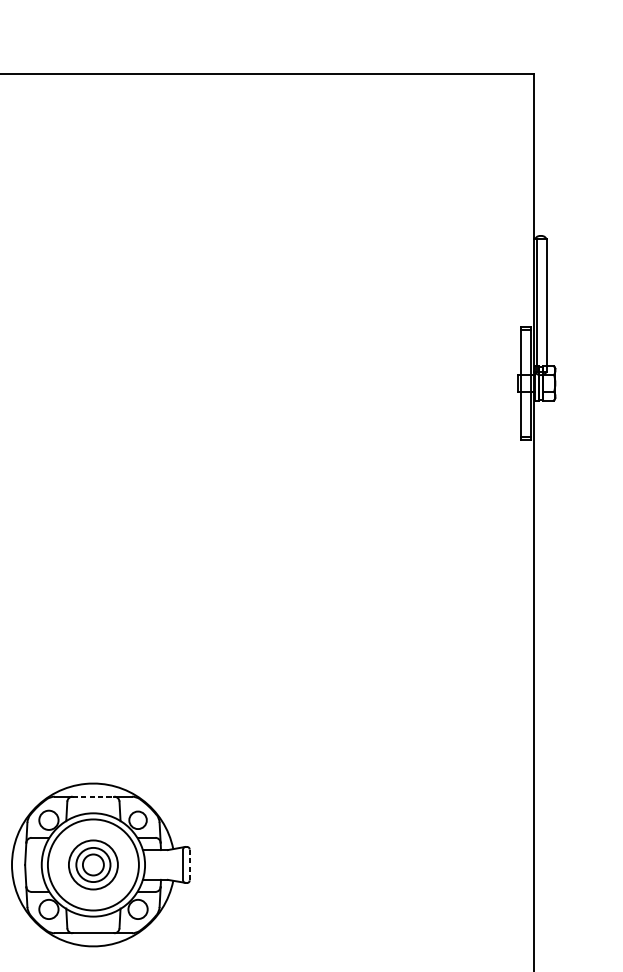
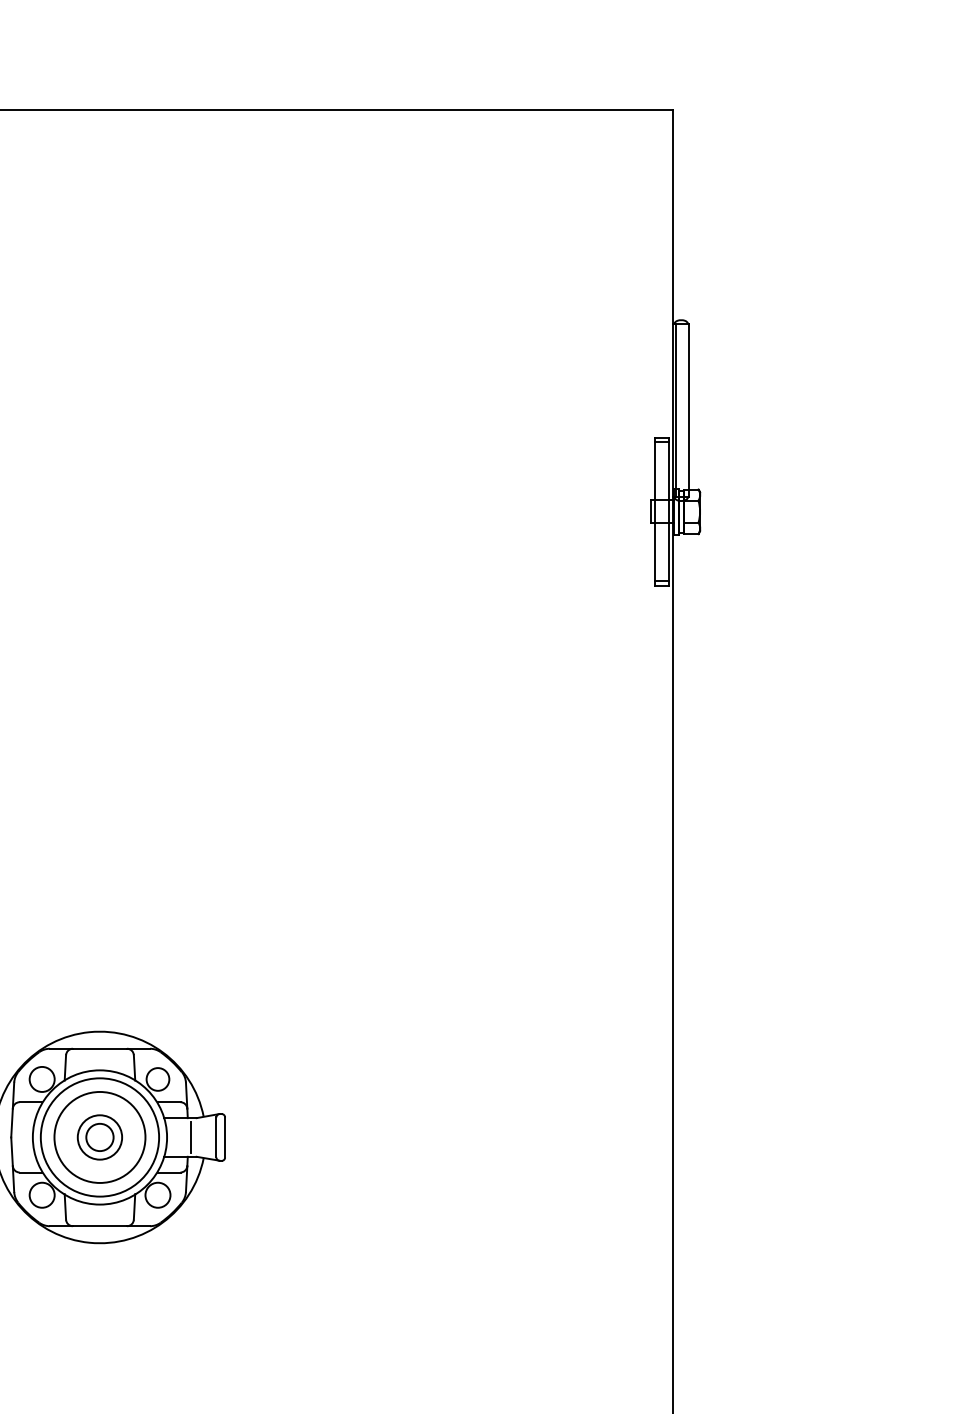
line: (93, 796) -> (100, 1048), dashed -> solid
circle: (93, 864) -> (99, 1136), size x1.43
line: (190, 864) -> (225, 1136), dashed -> solid
line: (163, 865) -> (190, 1137), added

